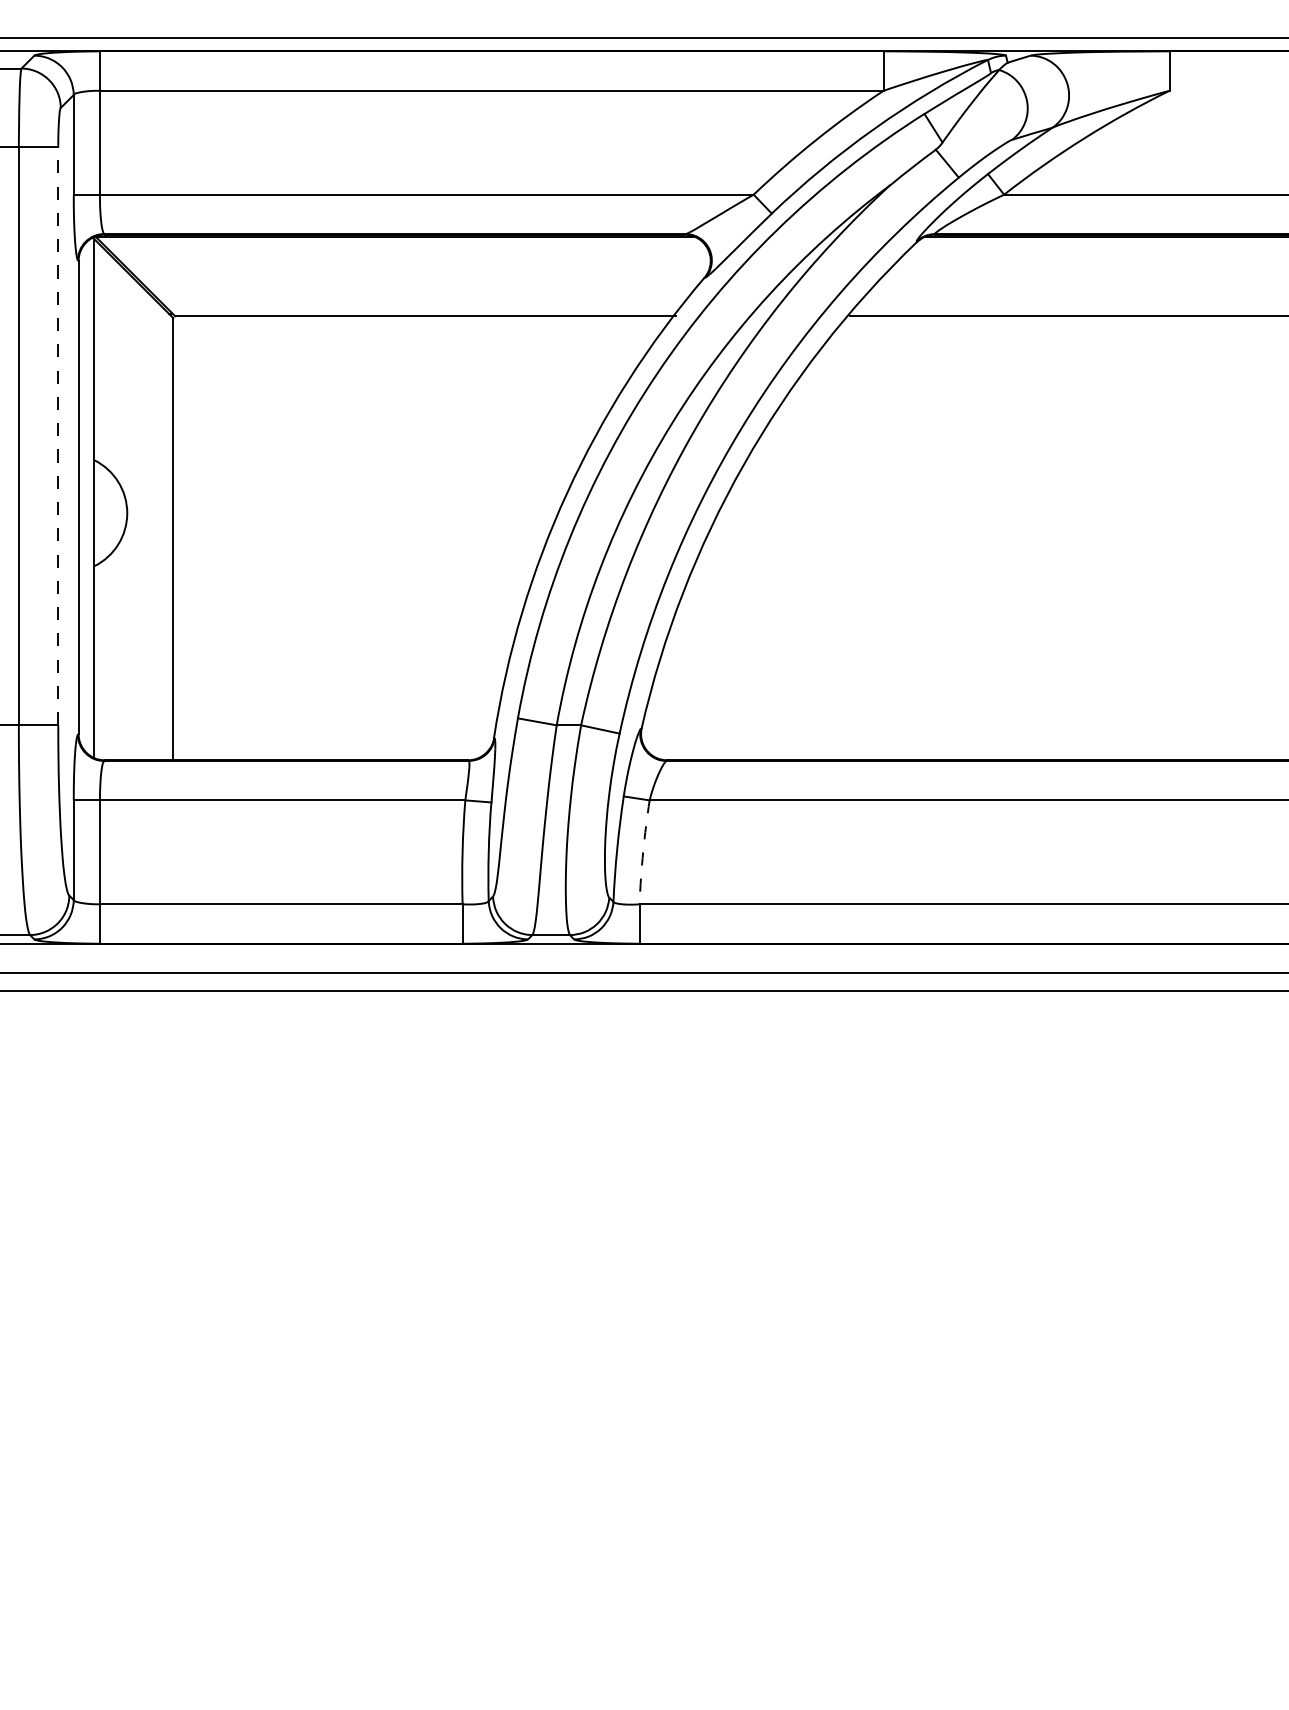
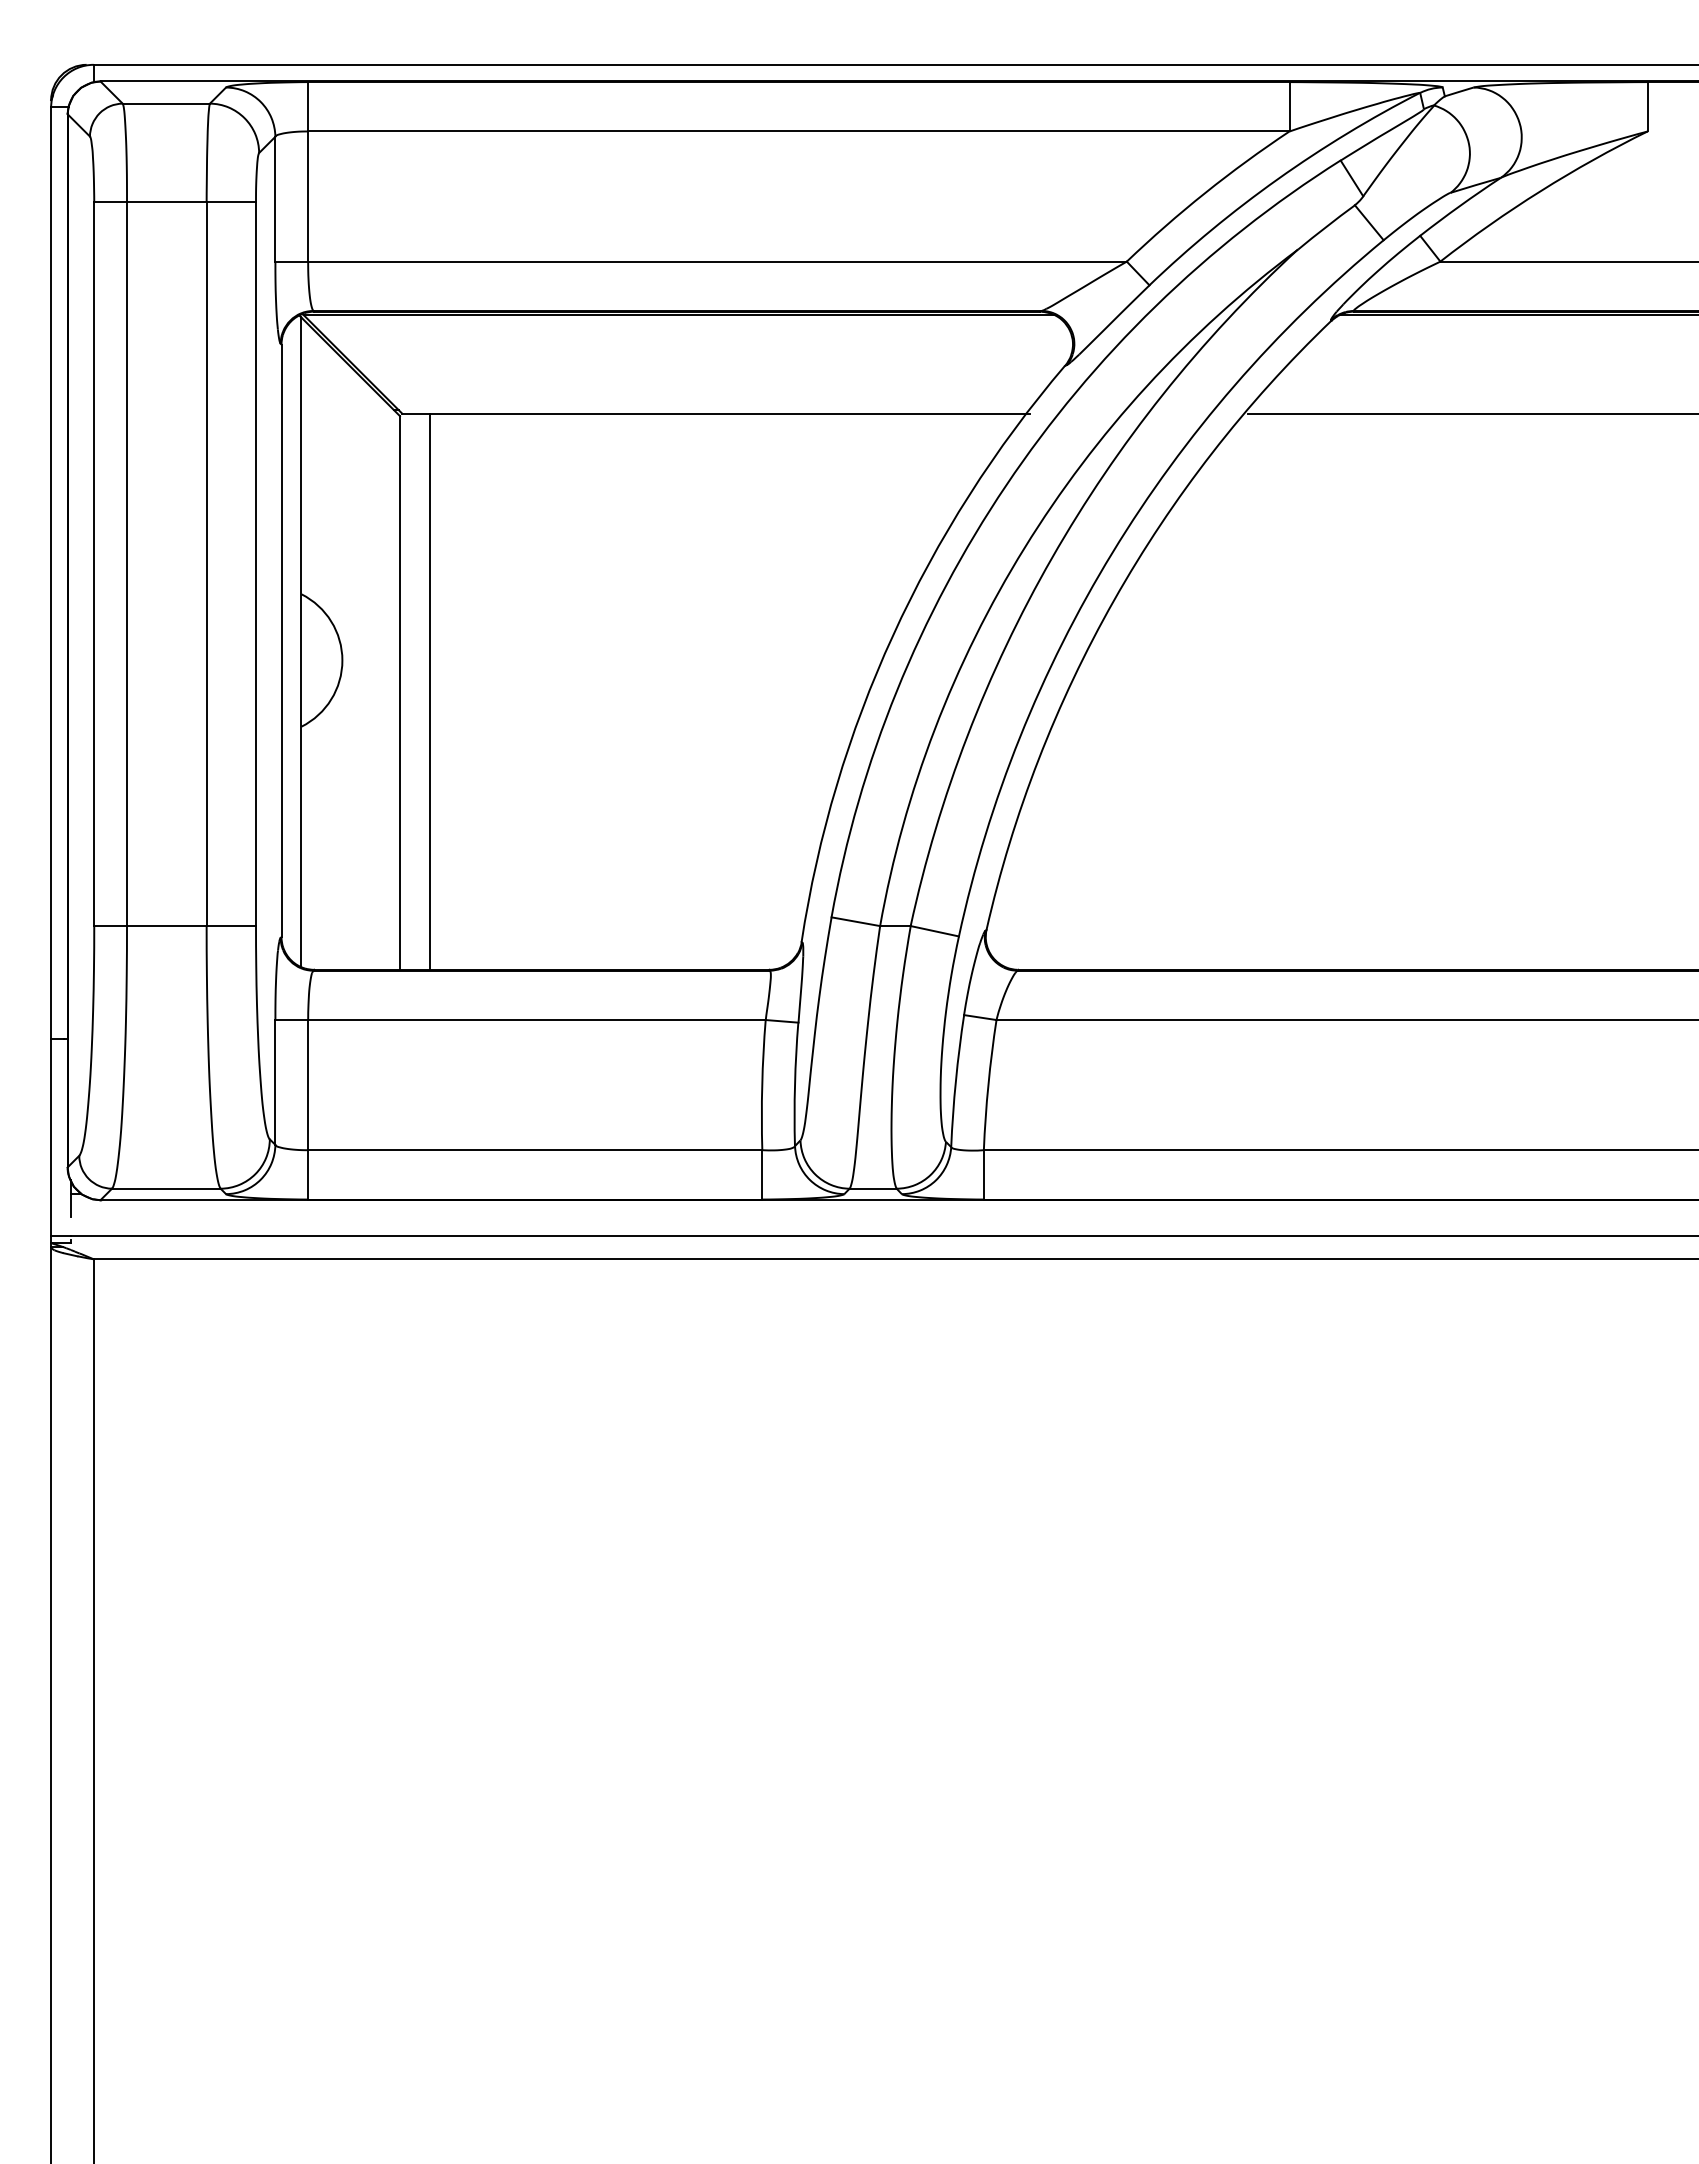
line: (58, 436) -> (256, 564), dashed -> solid
line: (196, 538) -> (429, 691), added
arc: (643, 851) -> (988, 1084), dashed -> solid

